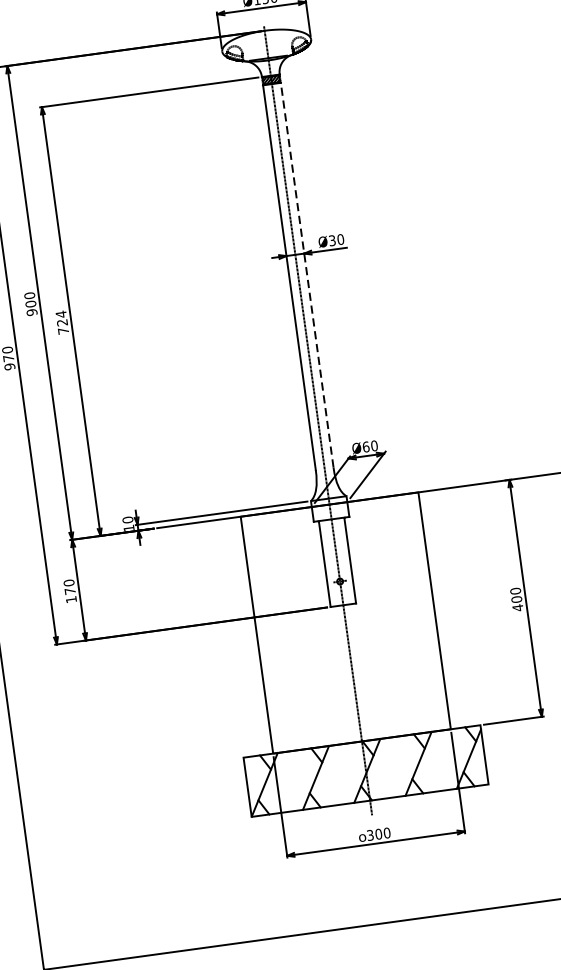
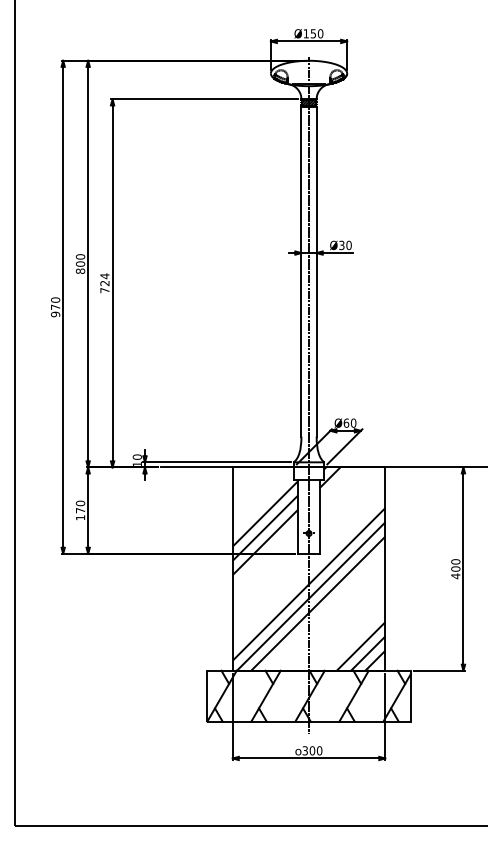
line: (306, 275) -> (316, 271), dashed -> solid
text: (32, 312) -> (80, 271), 900 -> 800
hatch: (345, 622) -> (308, 568), added

